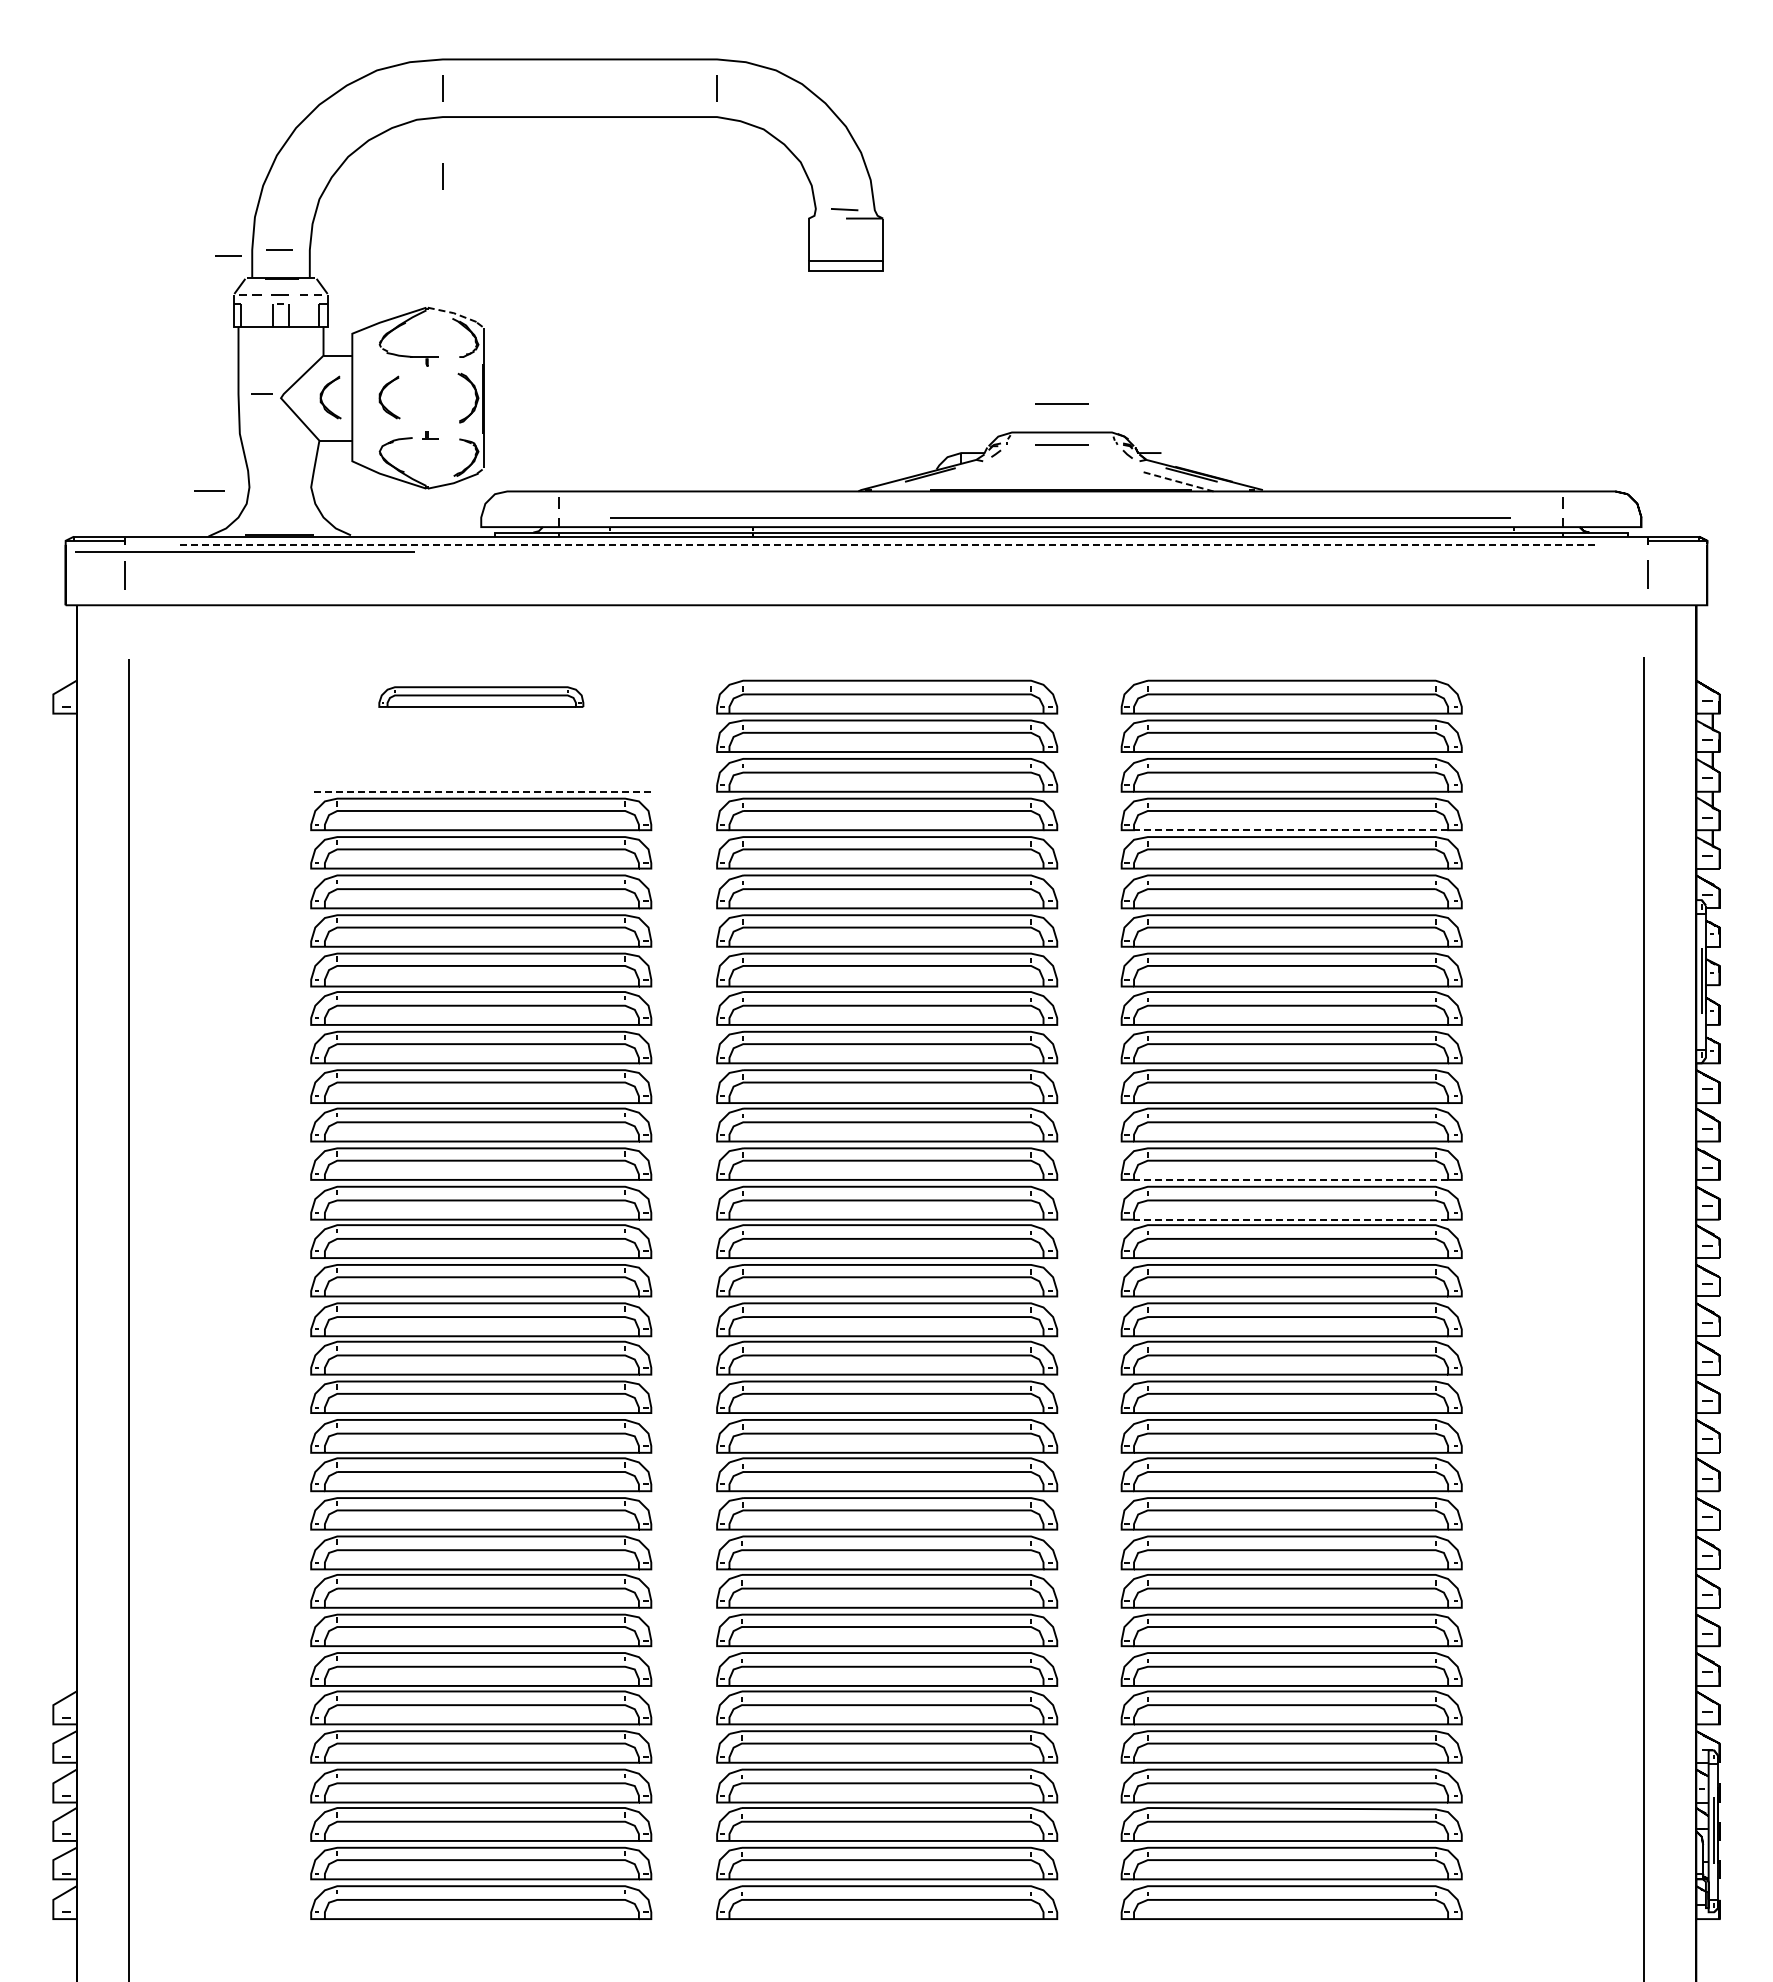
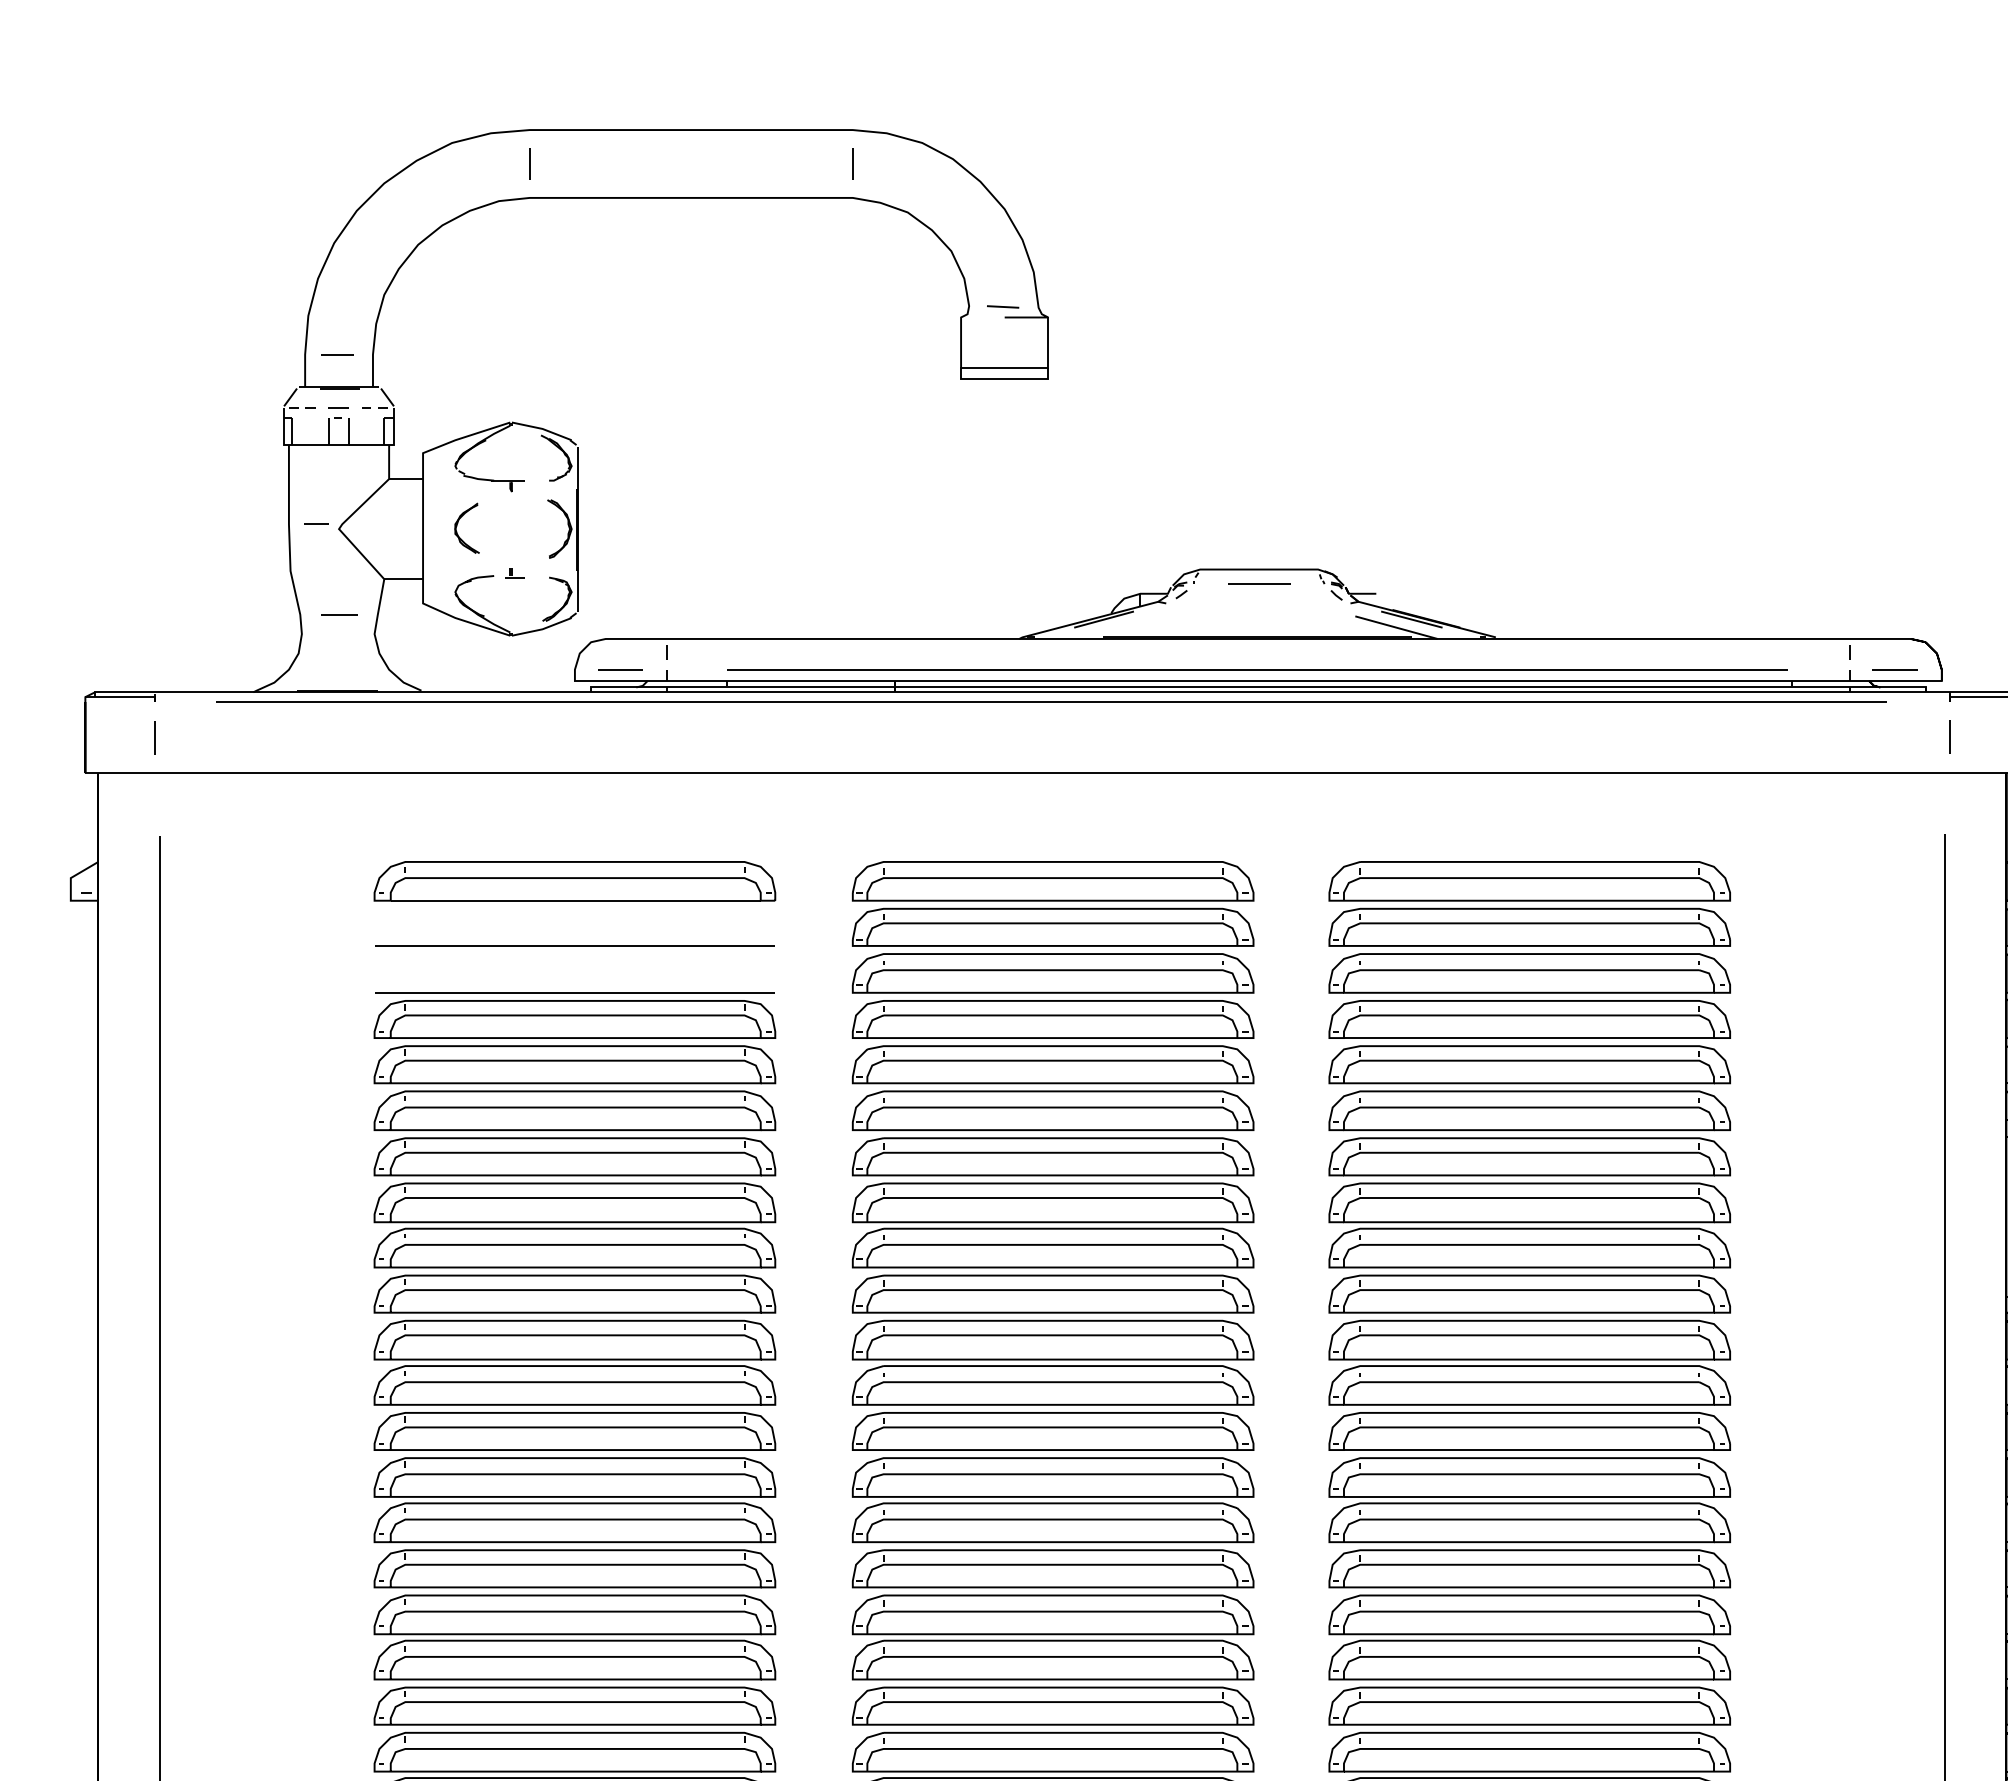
line: (442, 176) -> (529, 267), removed
line: (228, 255) -> (277, 361), removed
line: (453, 313) -> (542, 429), dashed -> solid
part: (323, 393) -> (389, 523), removed
line: (1061, 403) -> (1258, 535), removed
line: (1179, 481) -> (1397, 627), dashed -> solid
line: (209, 490) -> (339, 614), moved
line: (519, 517) -> (620, 669), added
line: (1601, 517) -> (1894, 669), added
line: (885, 544) -> (1051, 701), dashed -> solid
line: (244, 551) -> (574, 945), moved
part: (481, 696) -> (575, 880), size x1.67
line: (481, 791) -> (575, 992), dashed -> solid
line: (1290, 830) -> (1528, 1038), dashed -> solid
line: (1290, 1179) -> (1528, 1449), dashed -> solid
line: (1290, 1219) -> (1528, 1496), dashed -> solid

